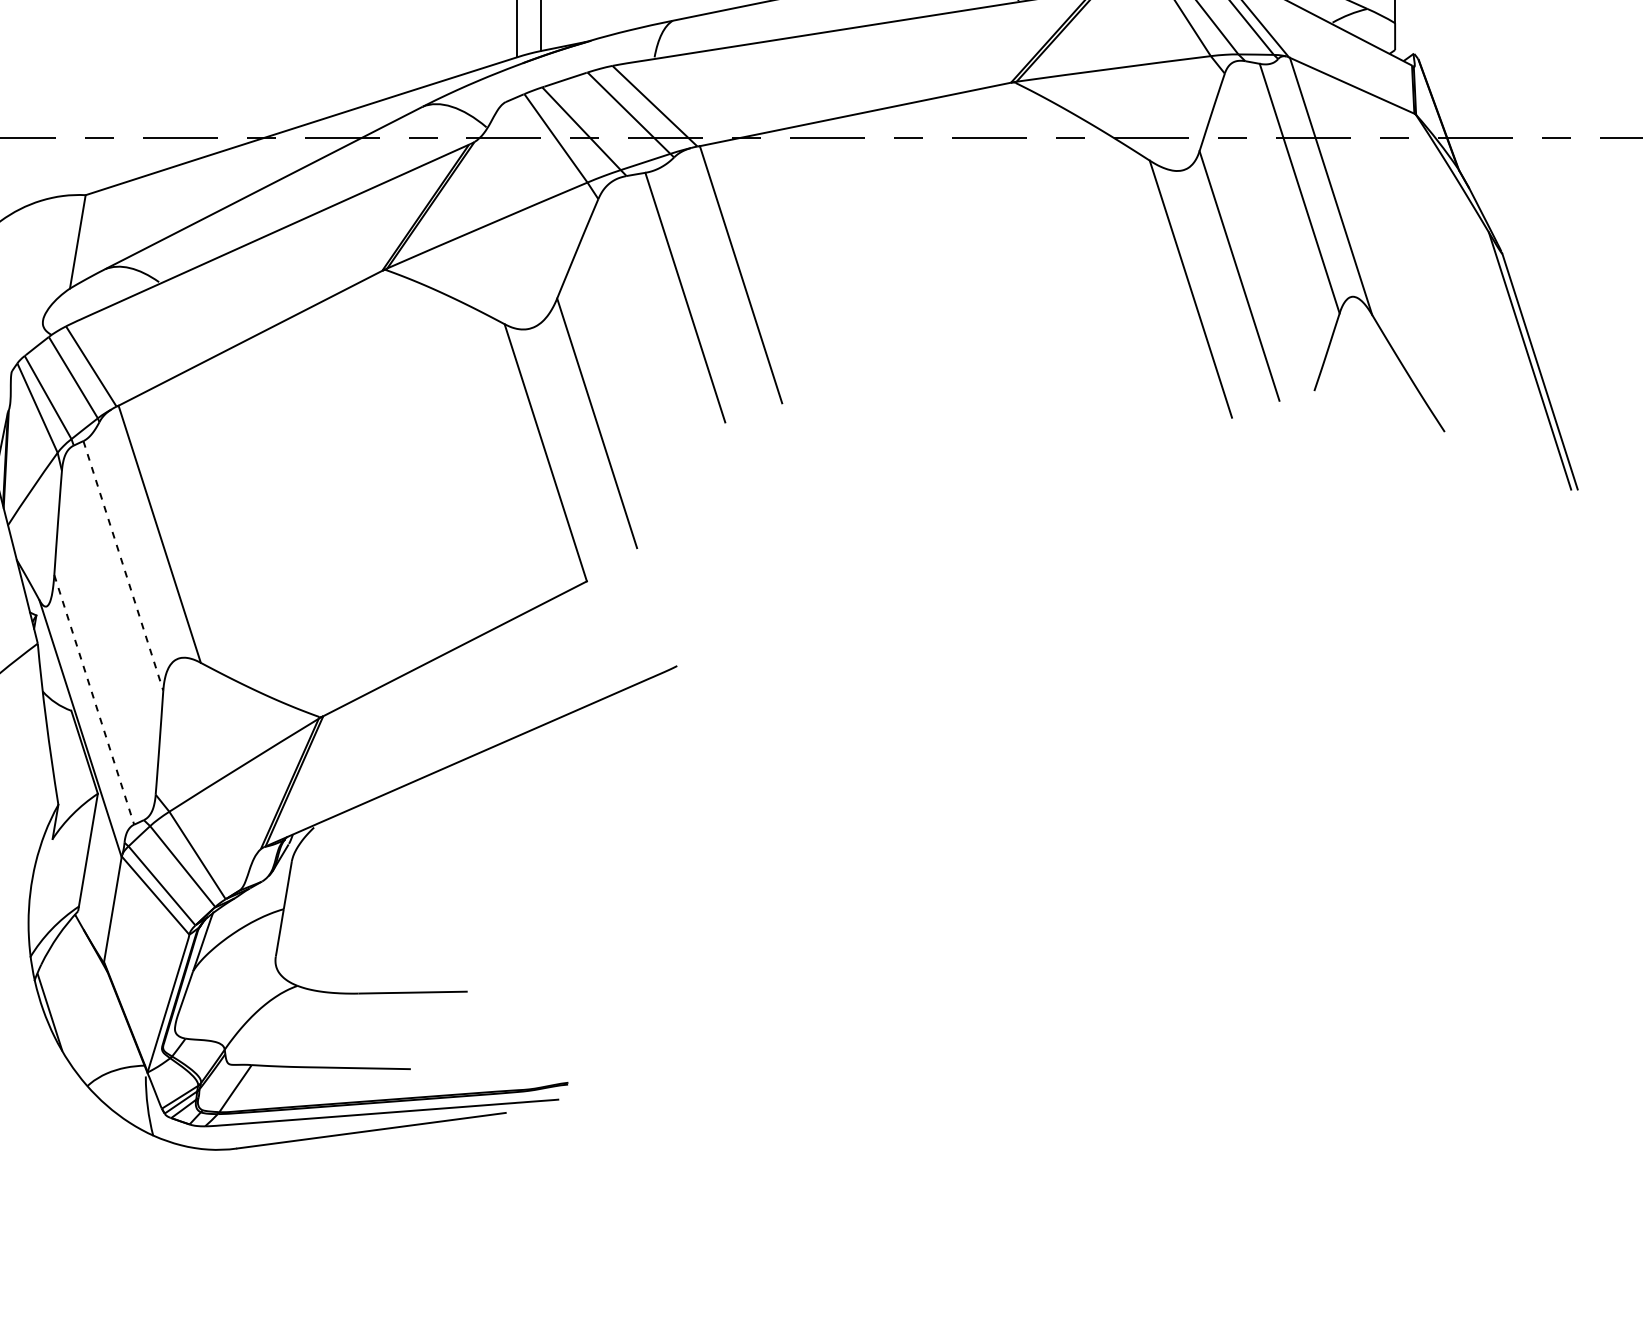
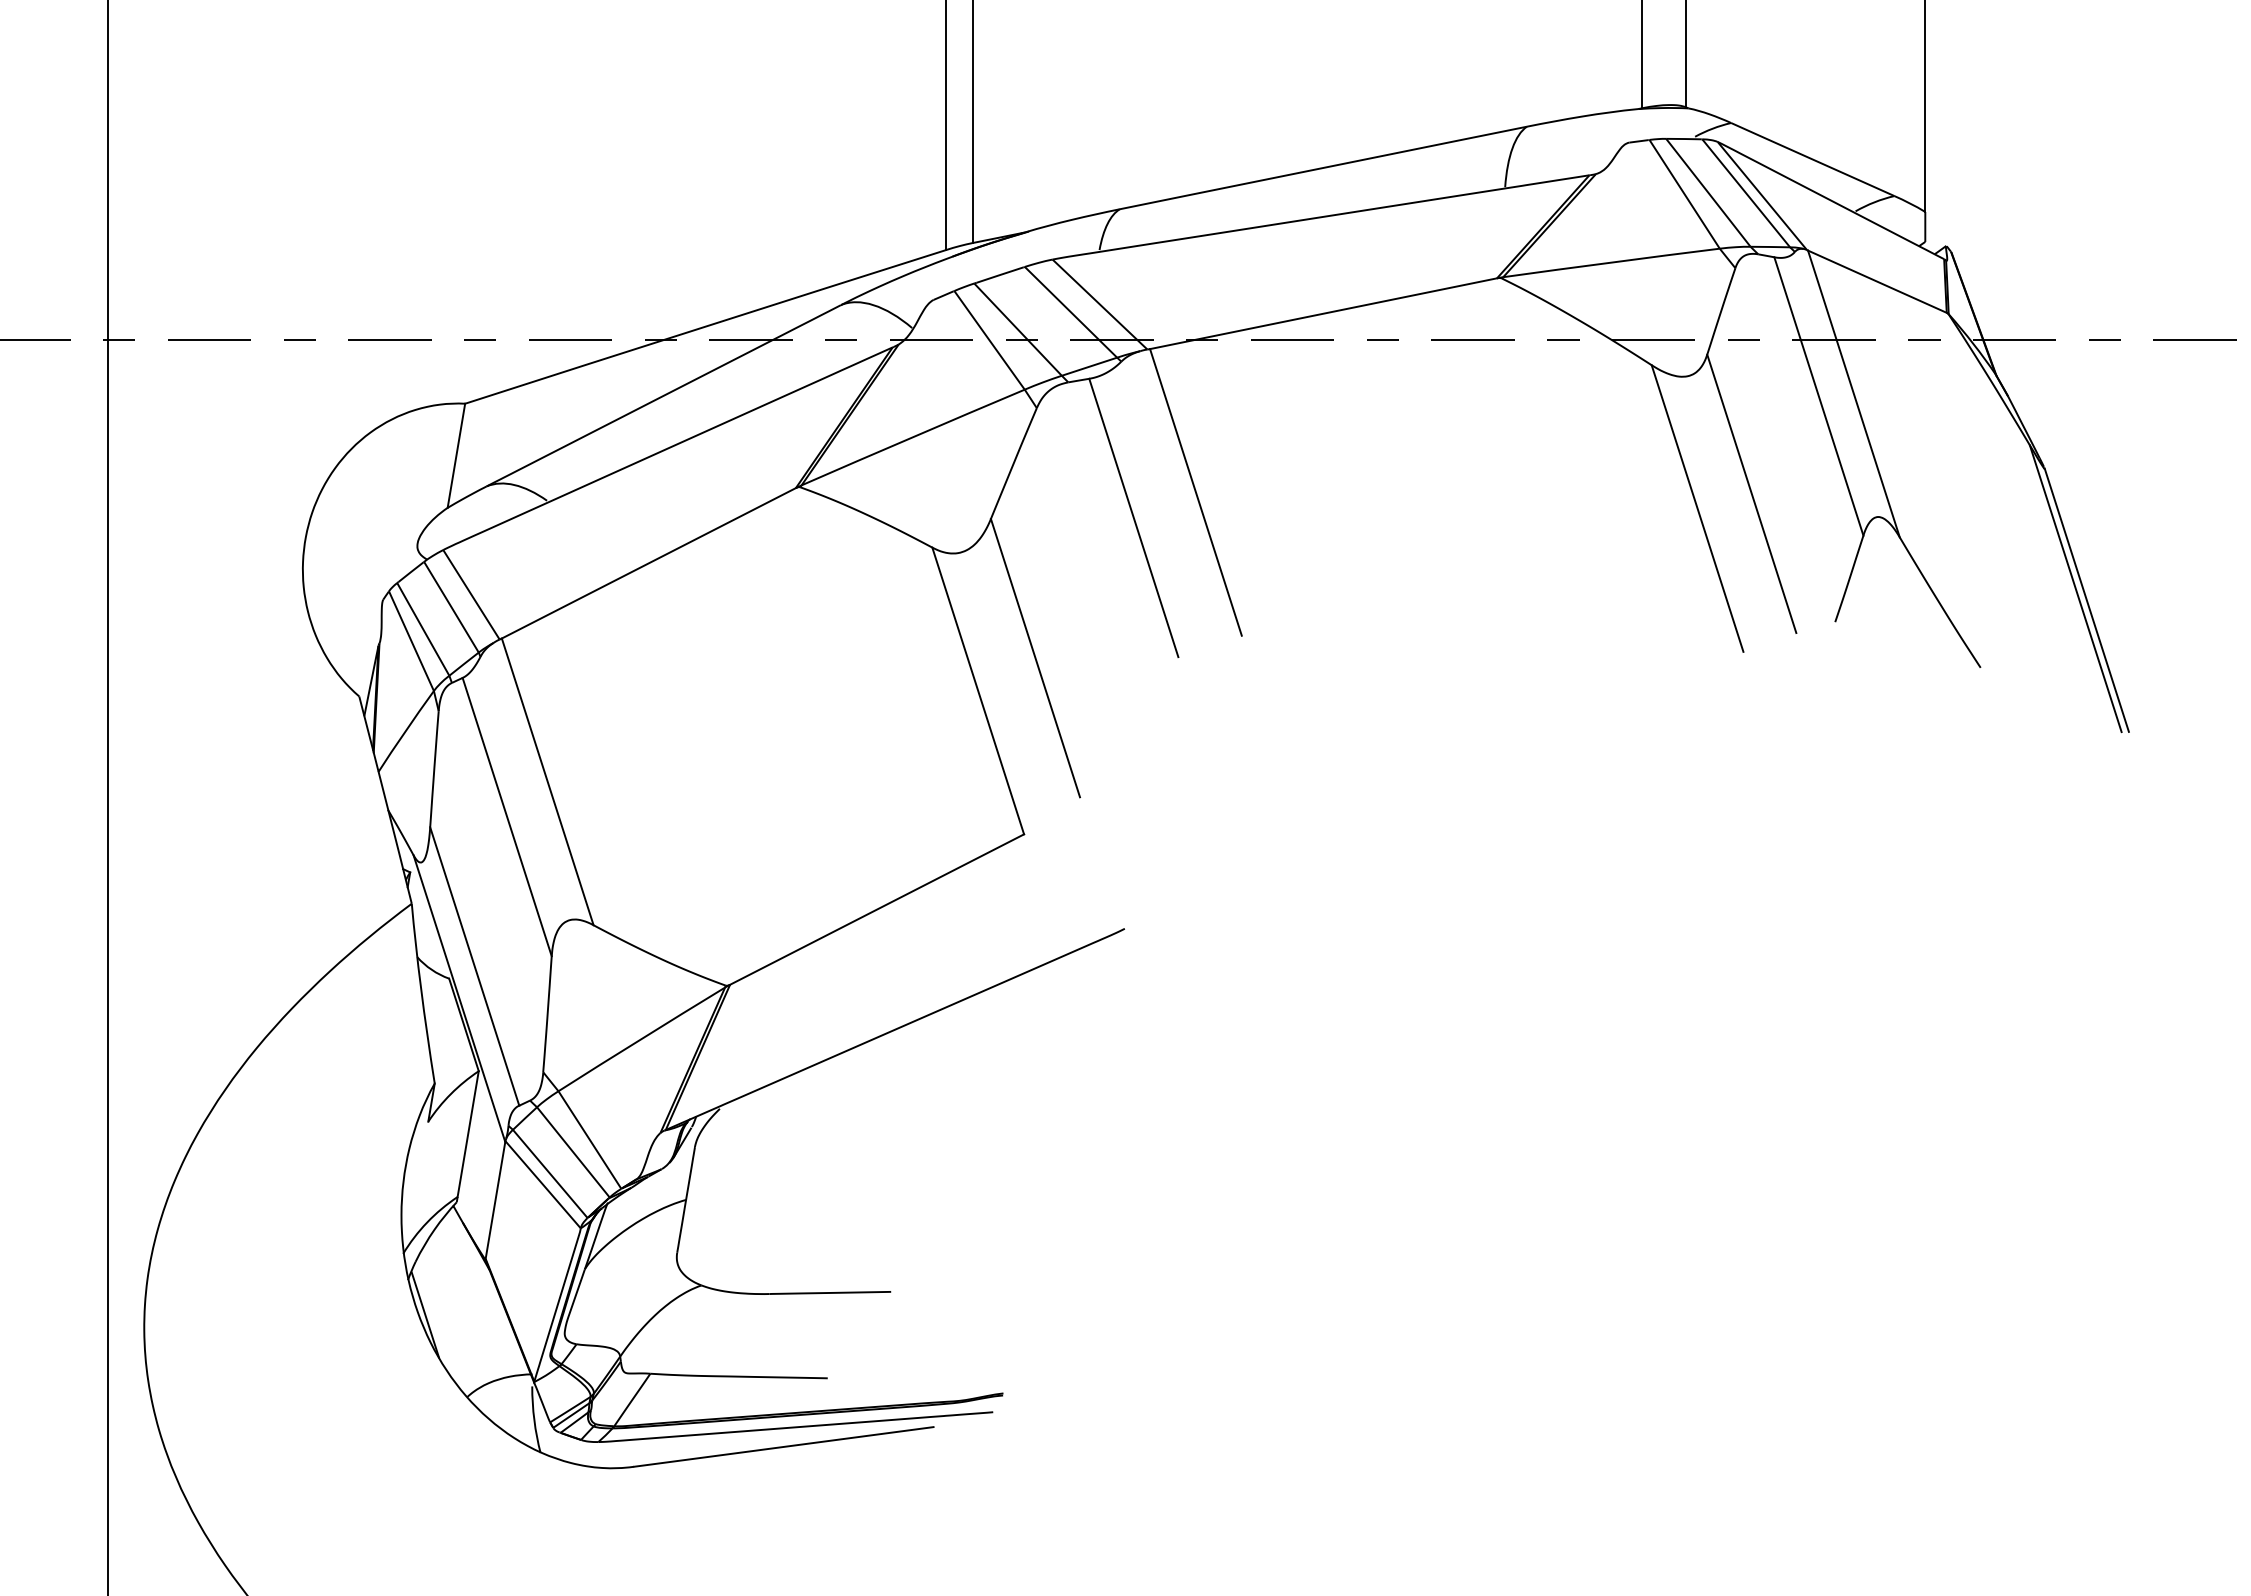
line: (123, 566) -> (507, 817), dashed -> solid
line: (94, 699) -> (474, 966), dashed -> solid

